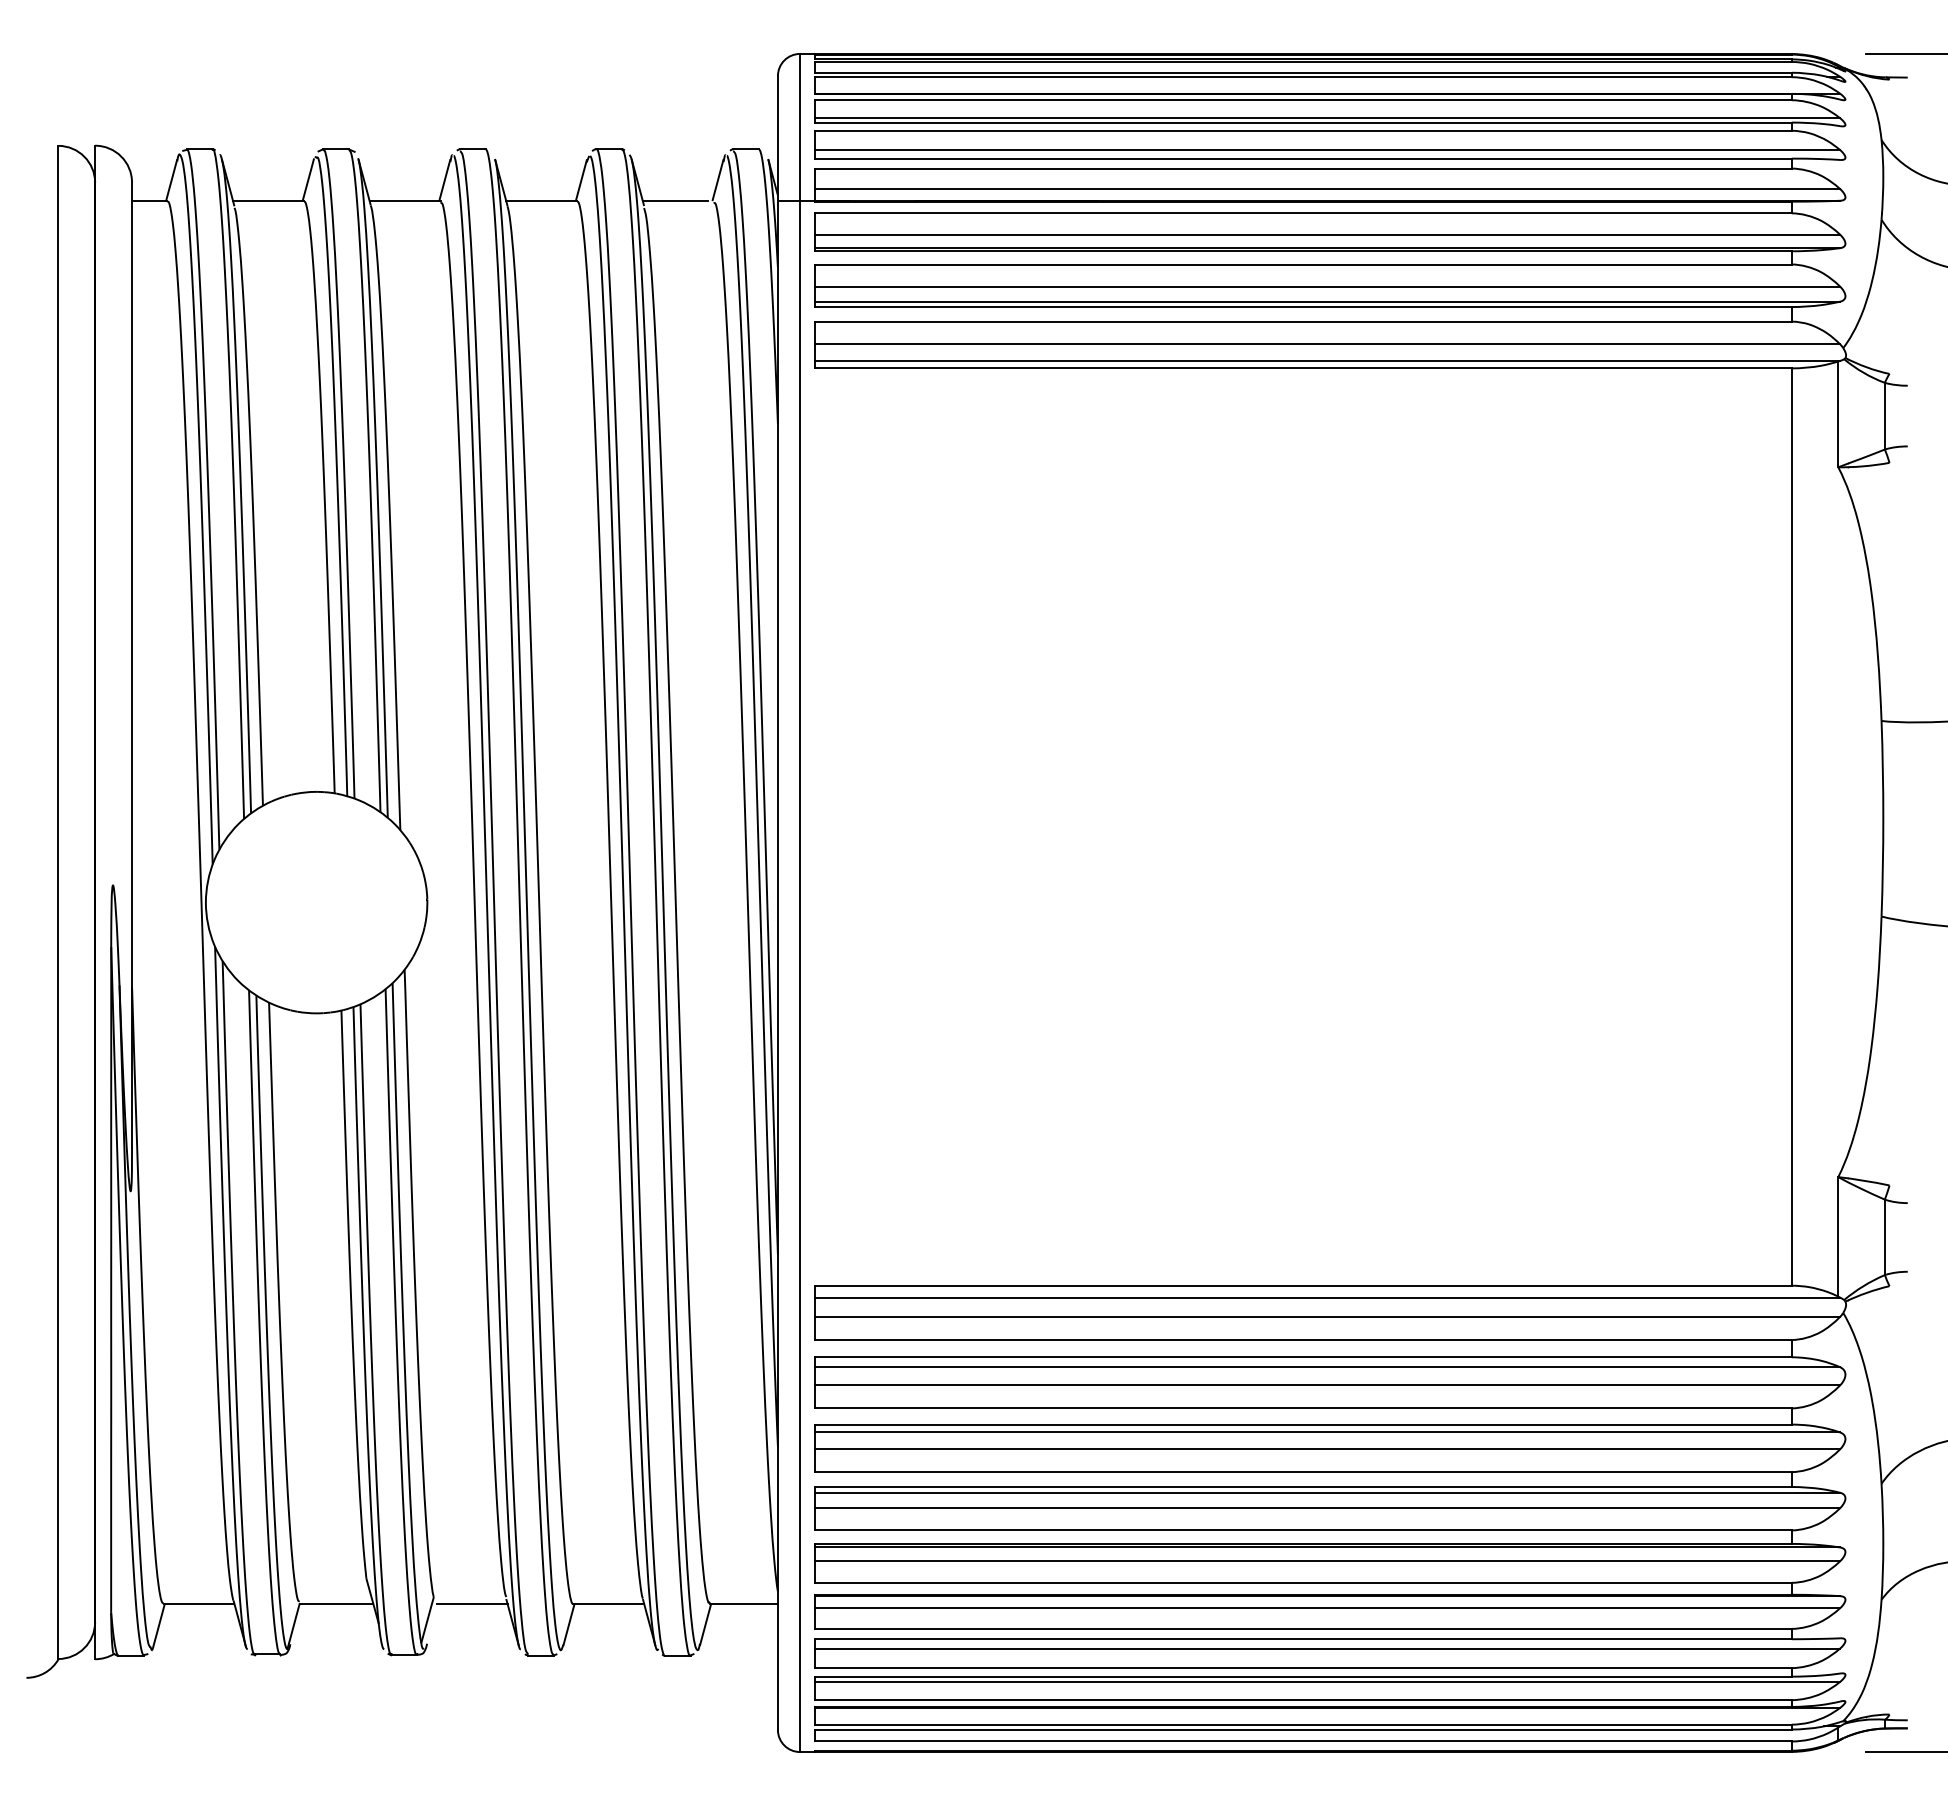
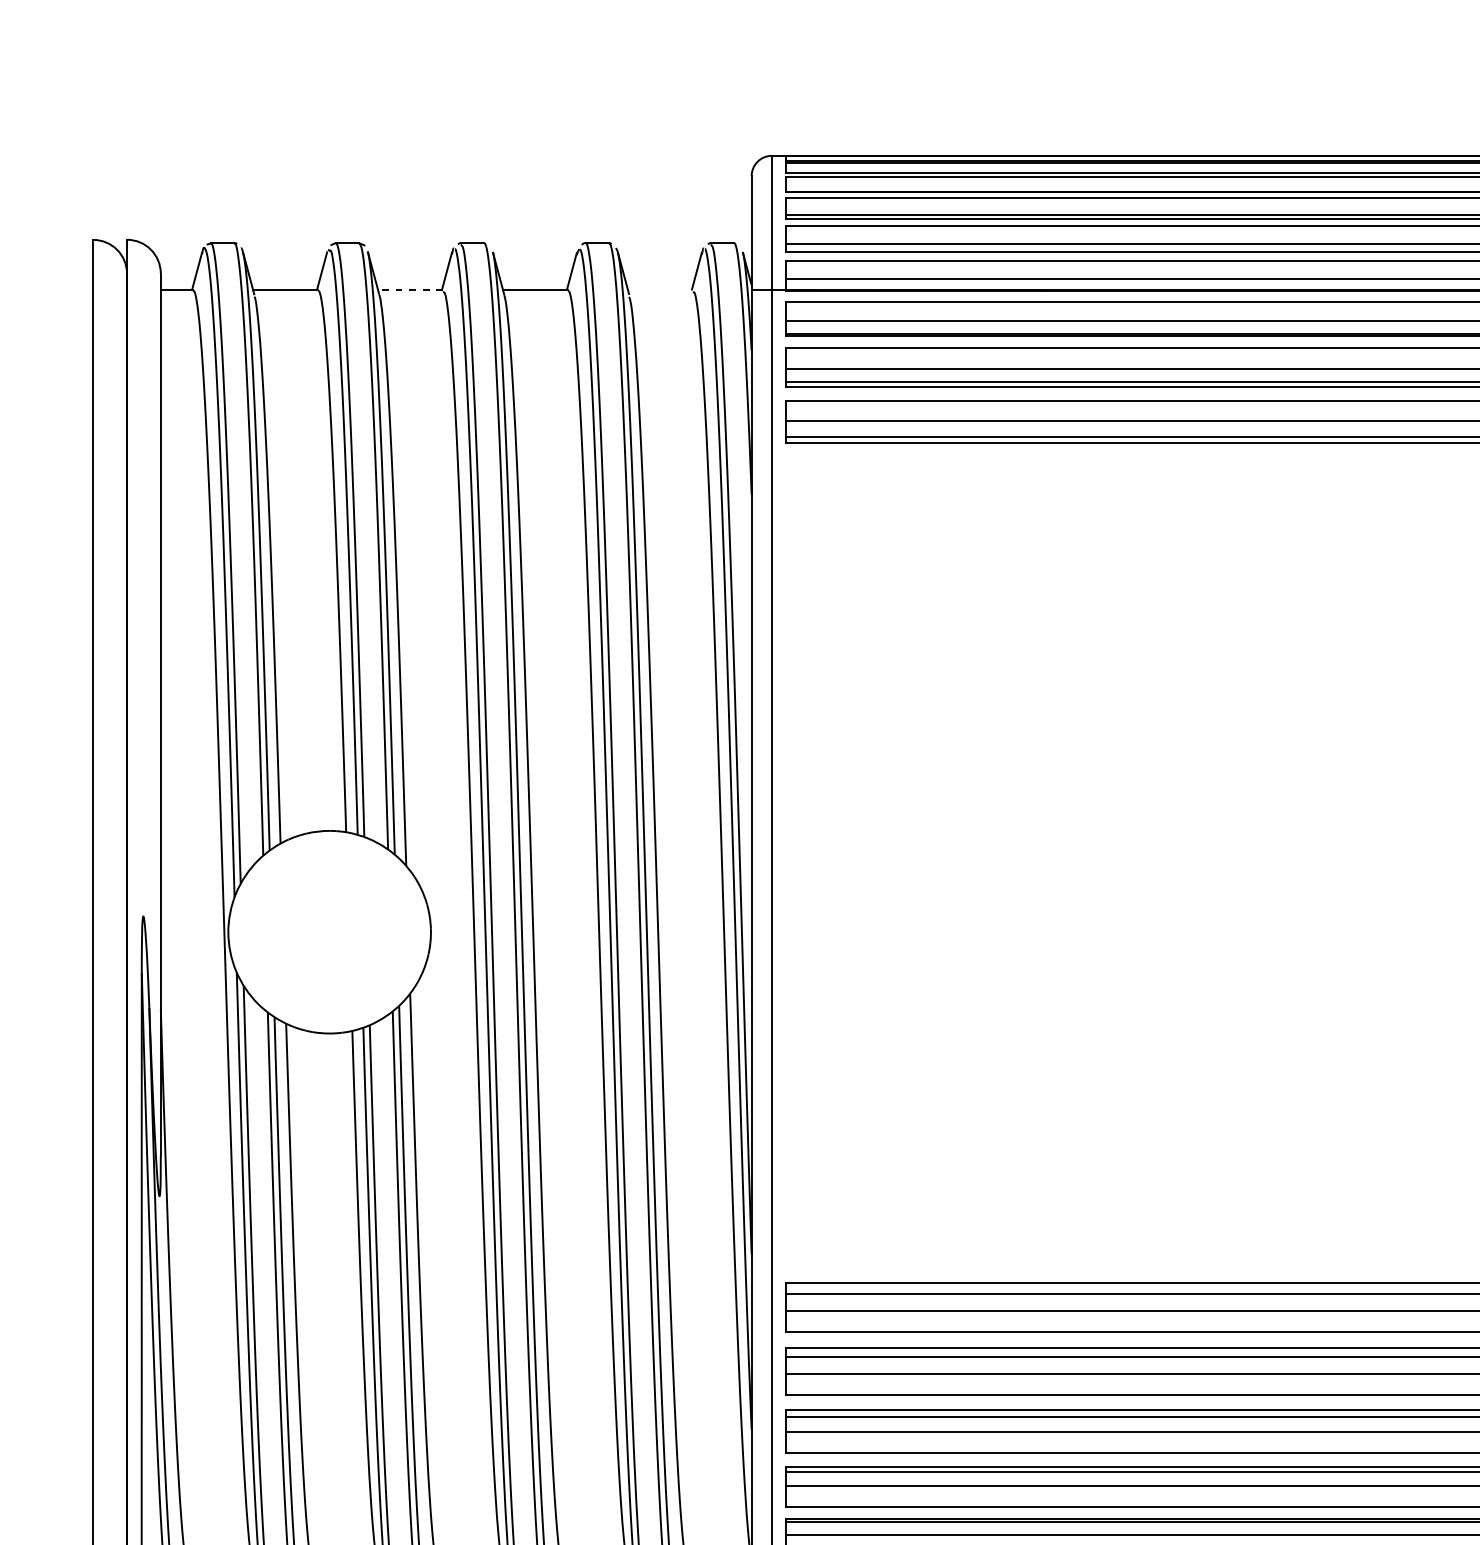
line: (404, 201) -> (410, 290), solid -> dashed
line: (674, 201) -> (657, 290), removed

